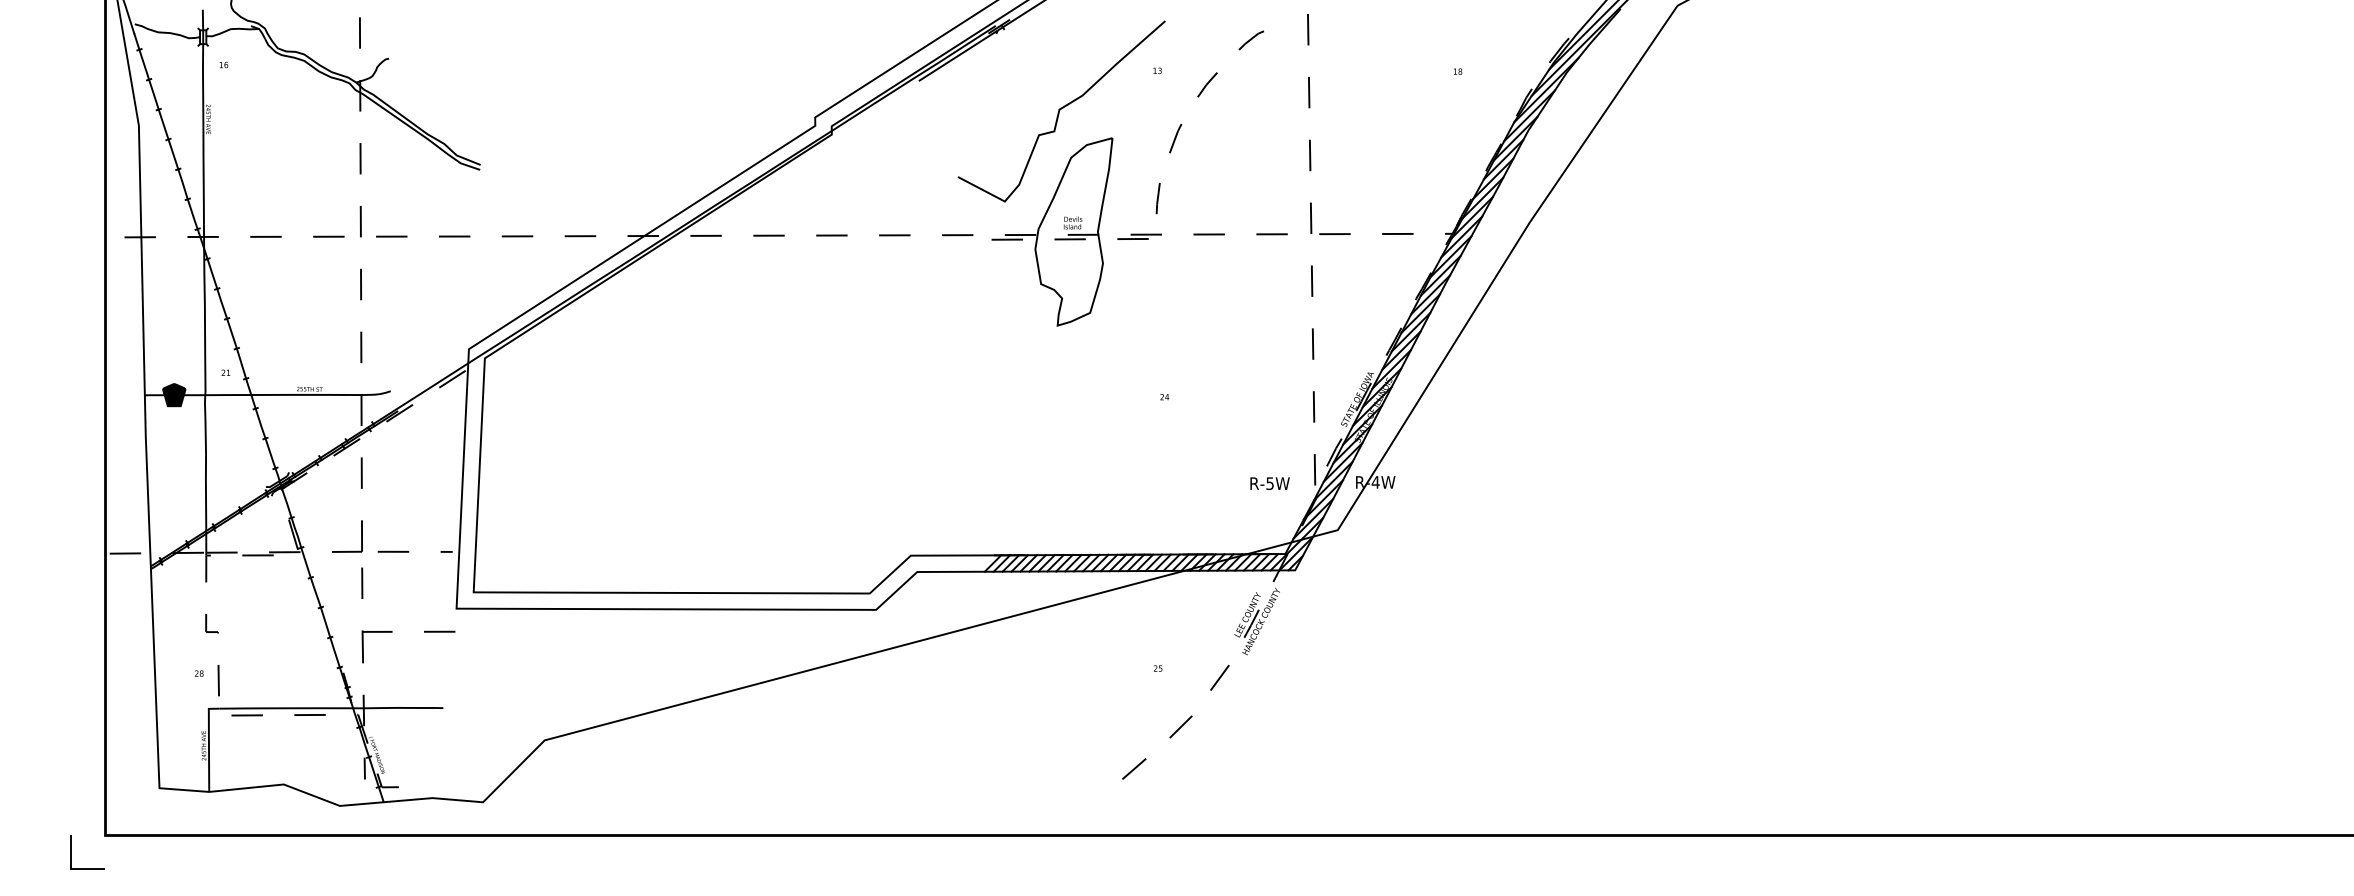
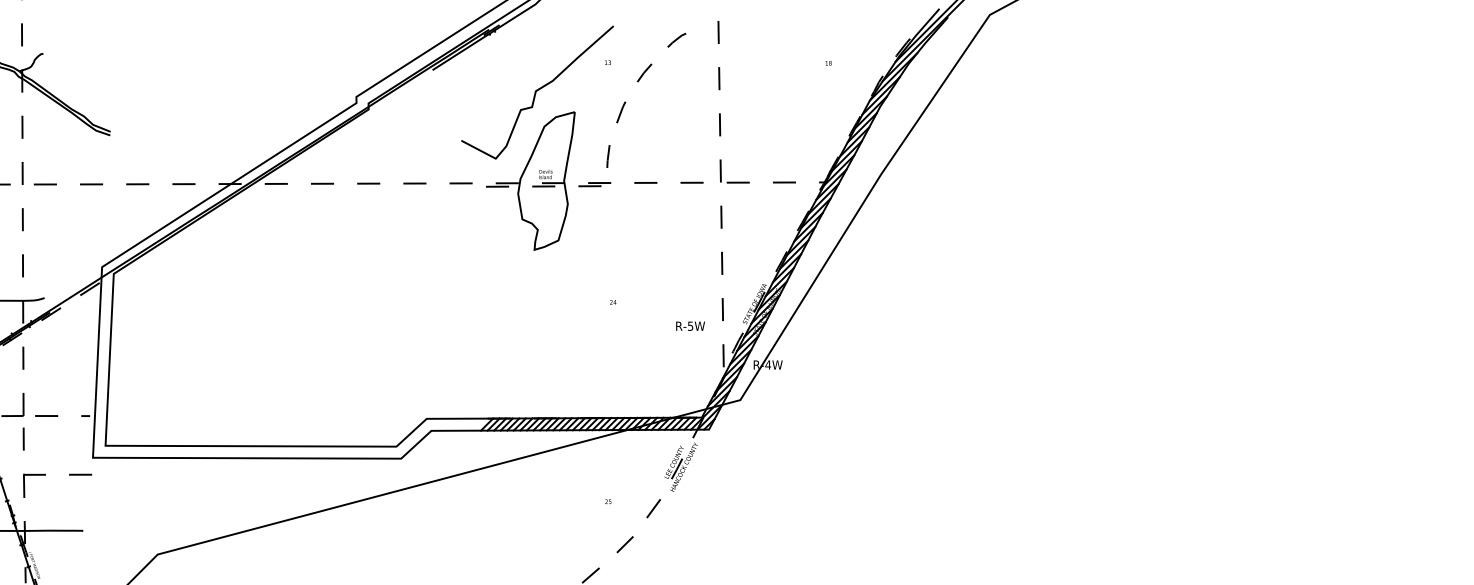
text: (1269, 483) -> (690, 326), moved

